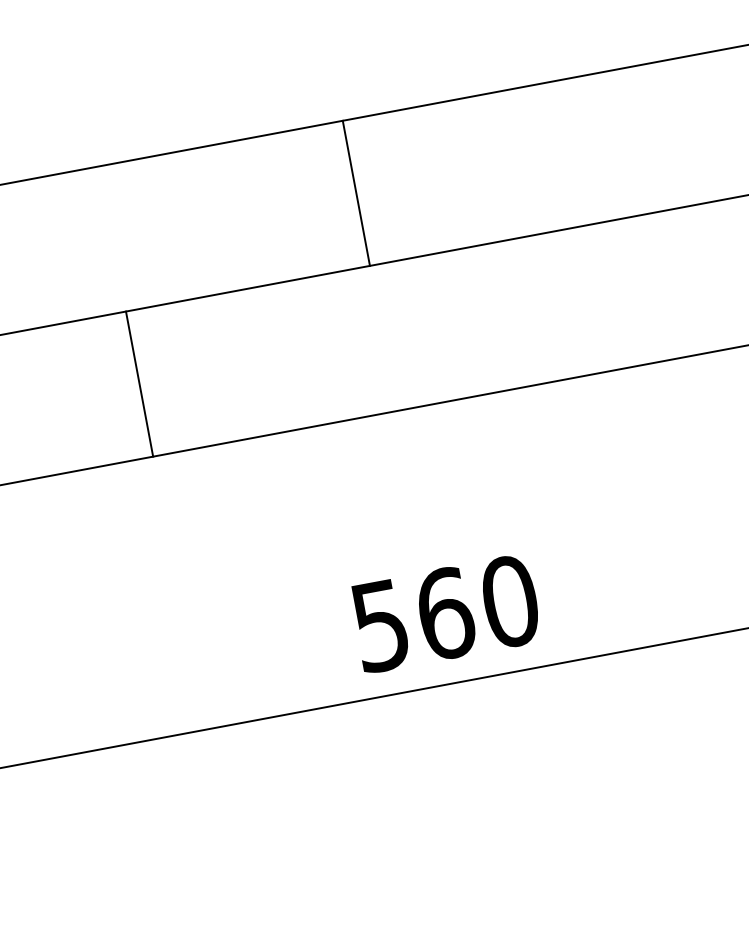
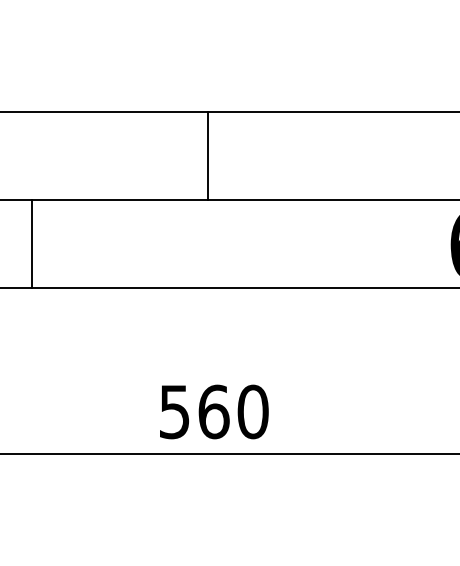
line: (140, 384) -> (32, 244), moved

